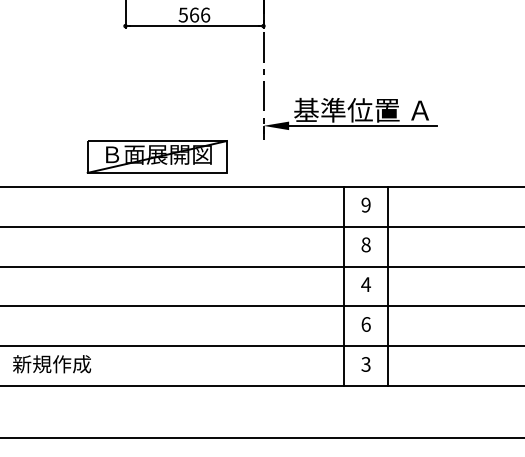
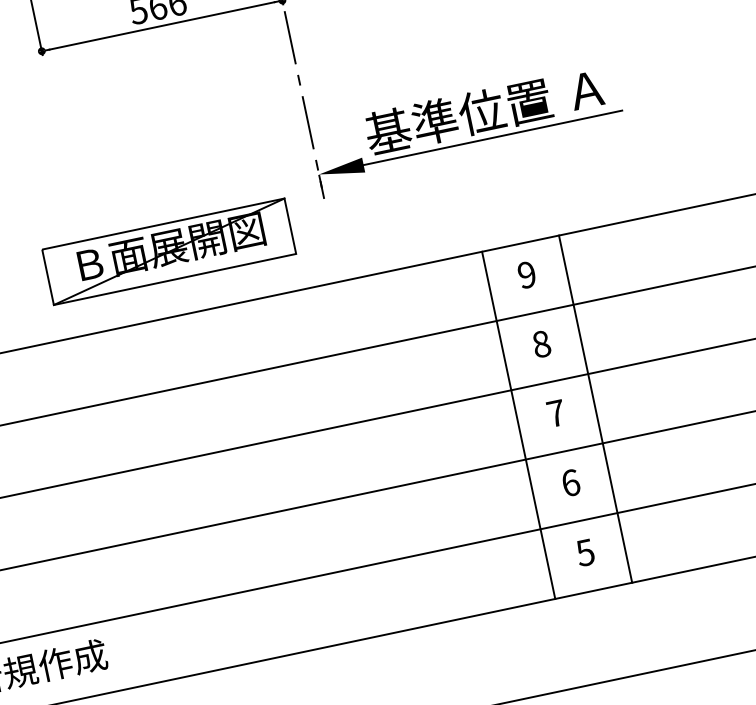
part: (156, 156) -> (167, 251), moved
text: (366, 284) -> (556, 413), 4 -> 7
text: (366, 364) -> (586, 552), 3 -> 5

